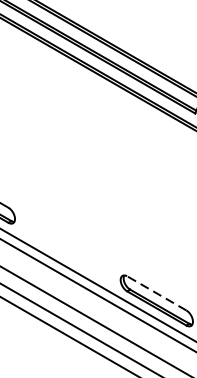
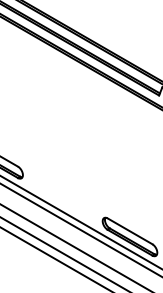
line: (157, 293) -> (130, 231), dashed -> solid

